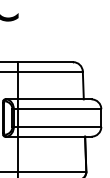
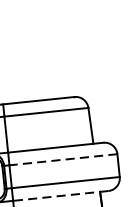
line: (59, 109) -> (63, 160), solid -> dashed
line: (54, 136) -> (60, 195), solid -> dashed

